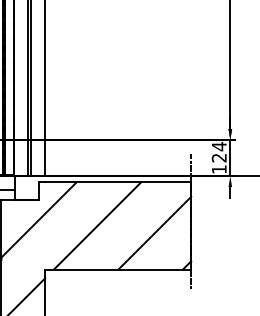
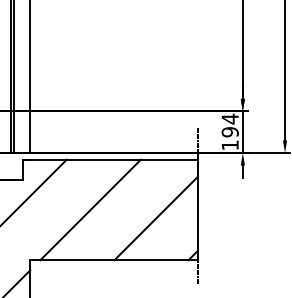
text: (219, 157) -> (230, 131), 124 -> 194

